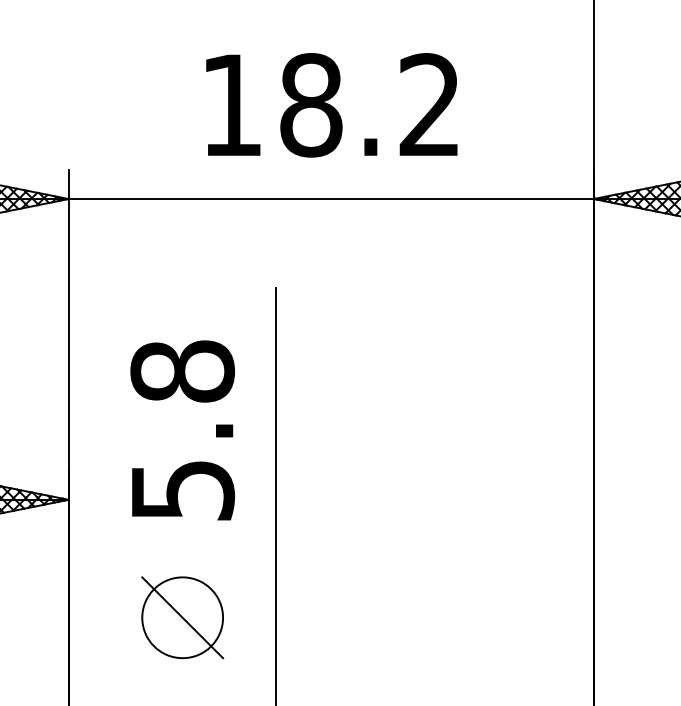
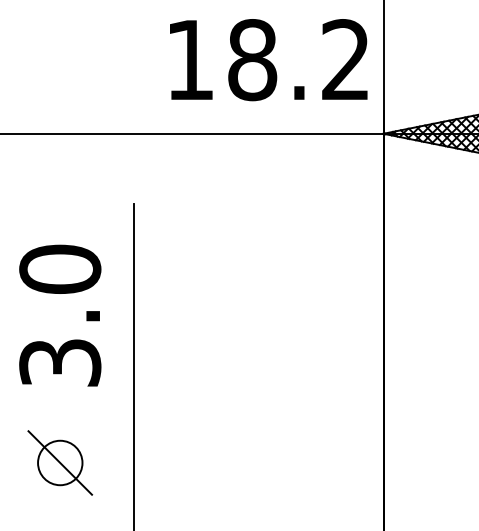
text: (331, 105) -> (268, 60), moved
text: (182, 430) -> (60, 315), 5.8 -> 3.0
circle: (182, 617) -> (60, 462), size x0.7

